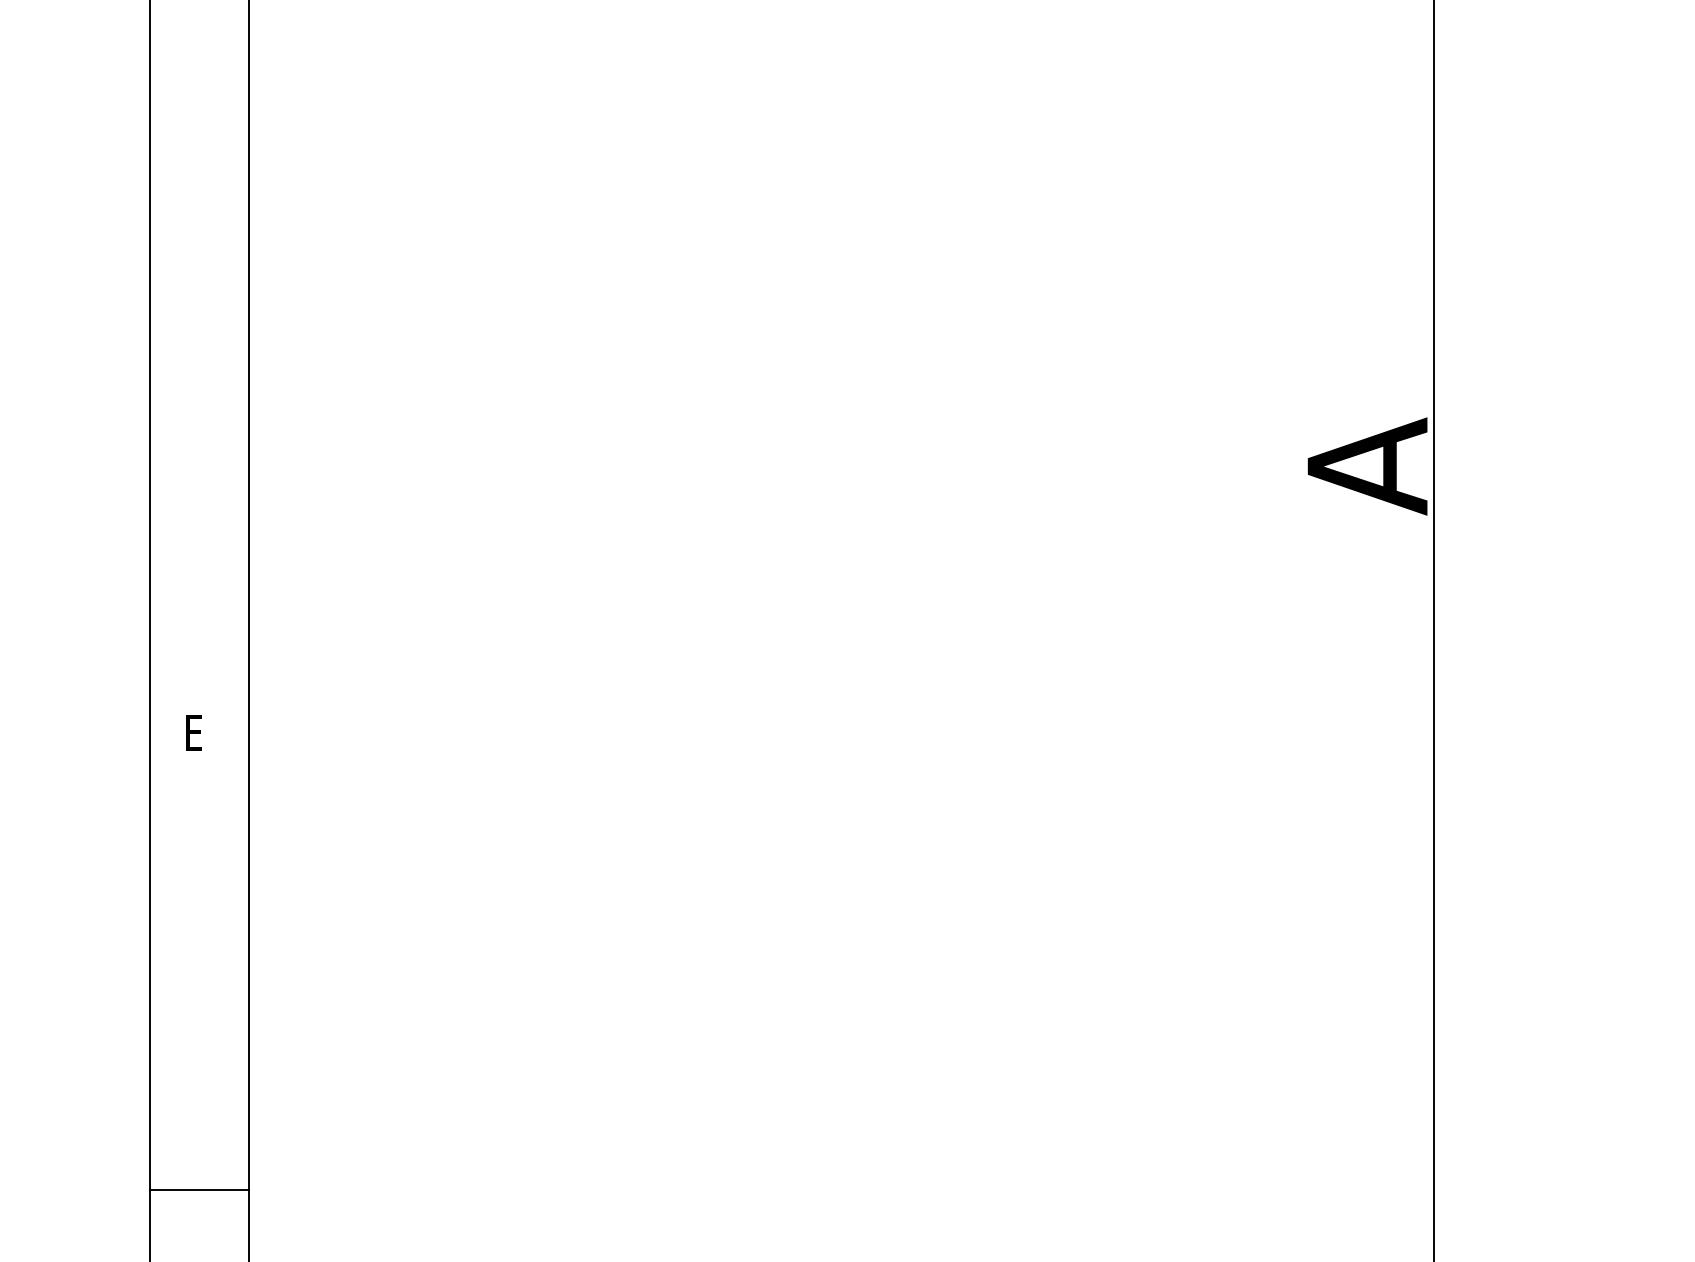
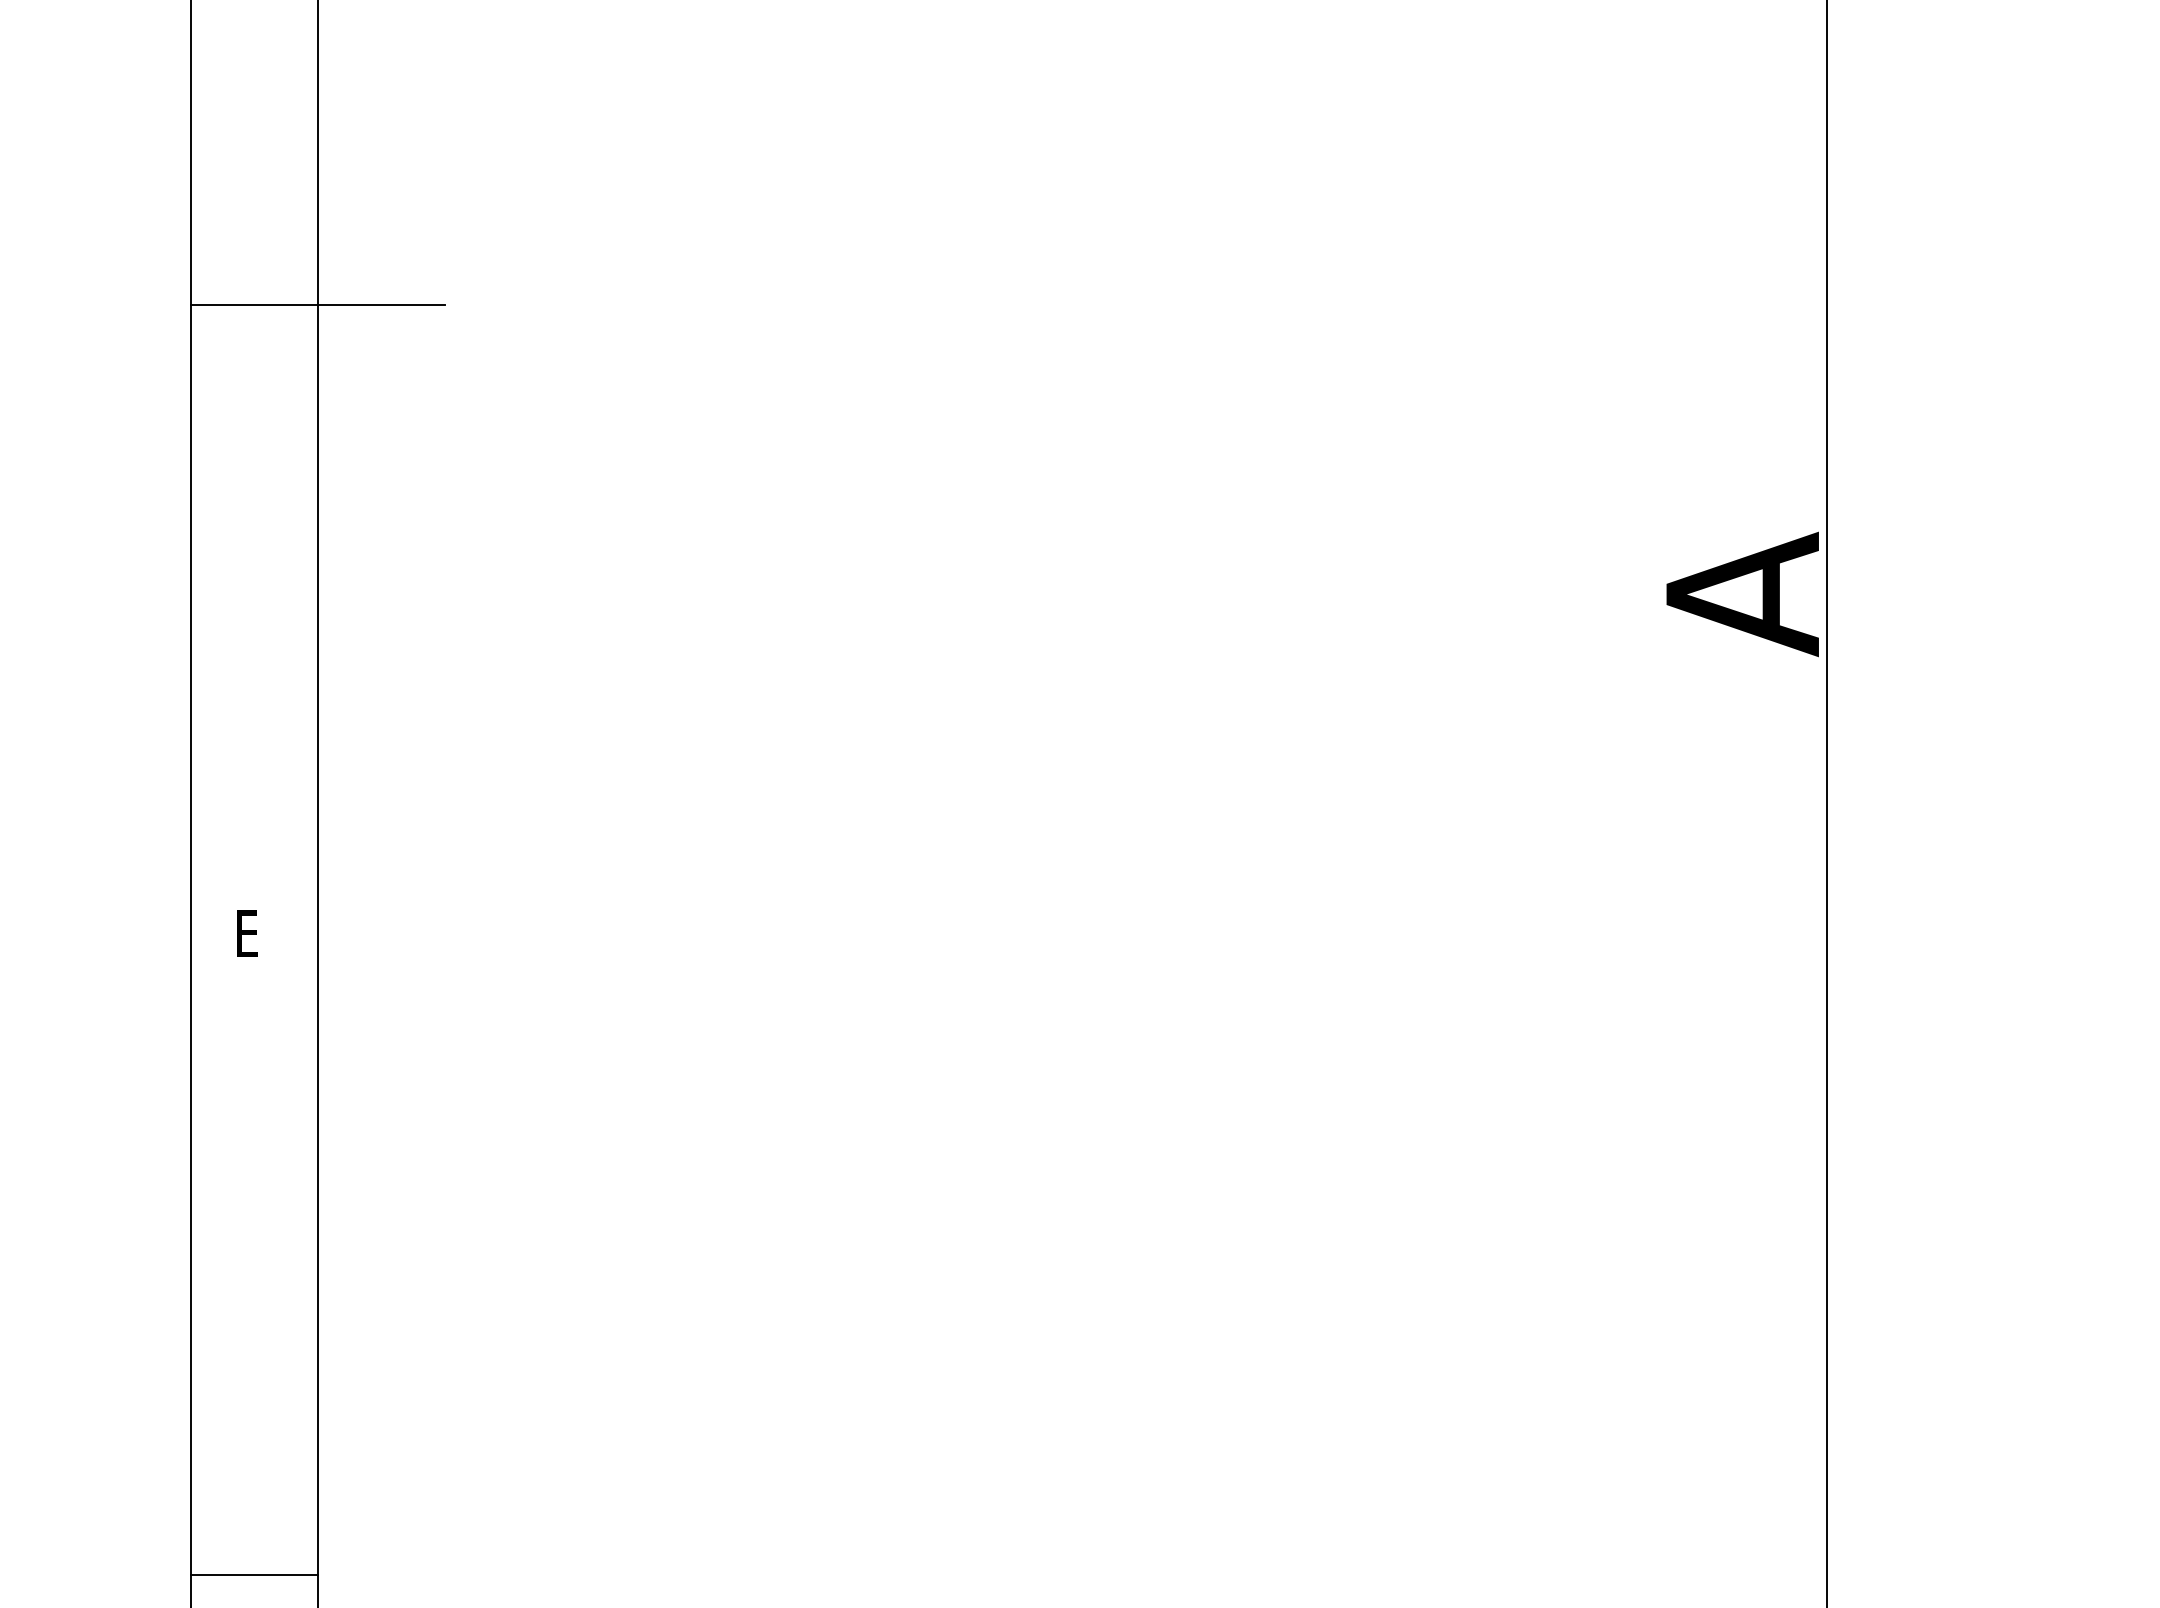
line: (249, 239) -> (317, 305), added
line: (198, 1189) -> (253, 1574), moved

